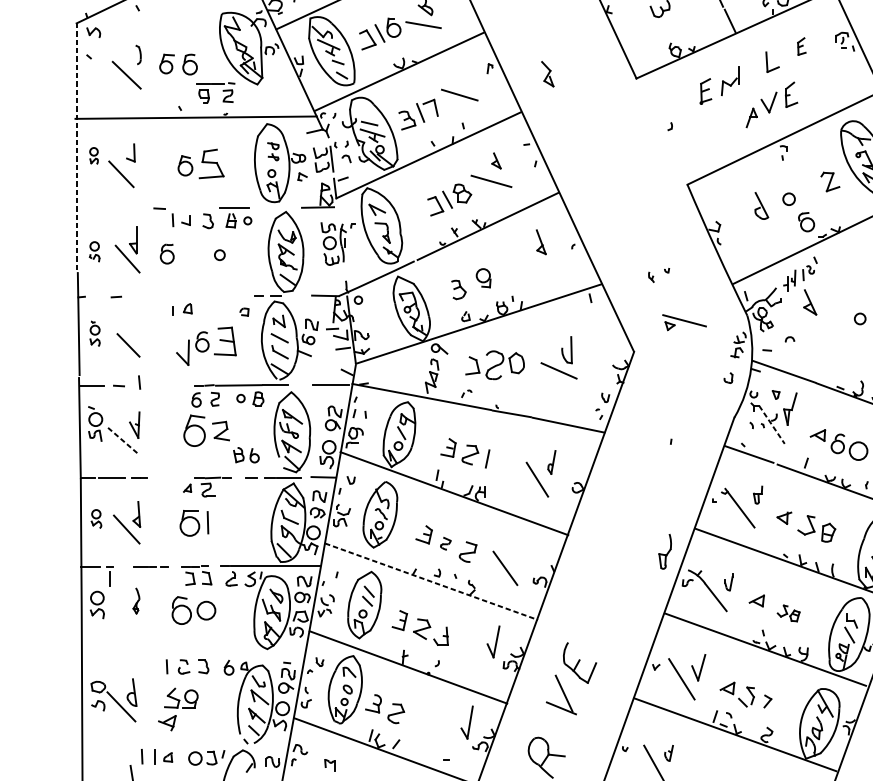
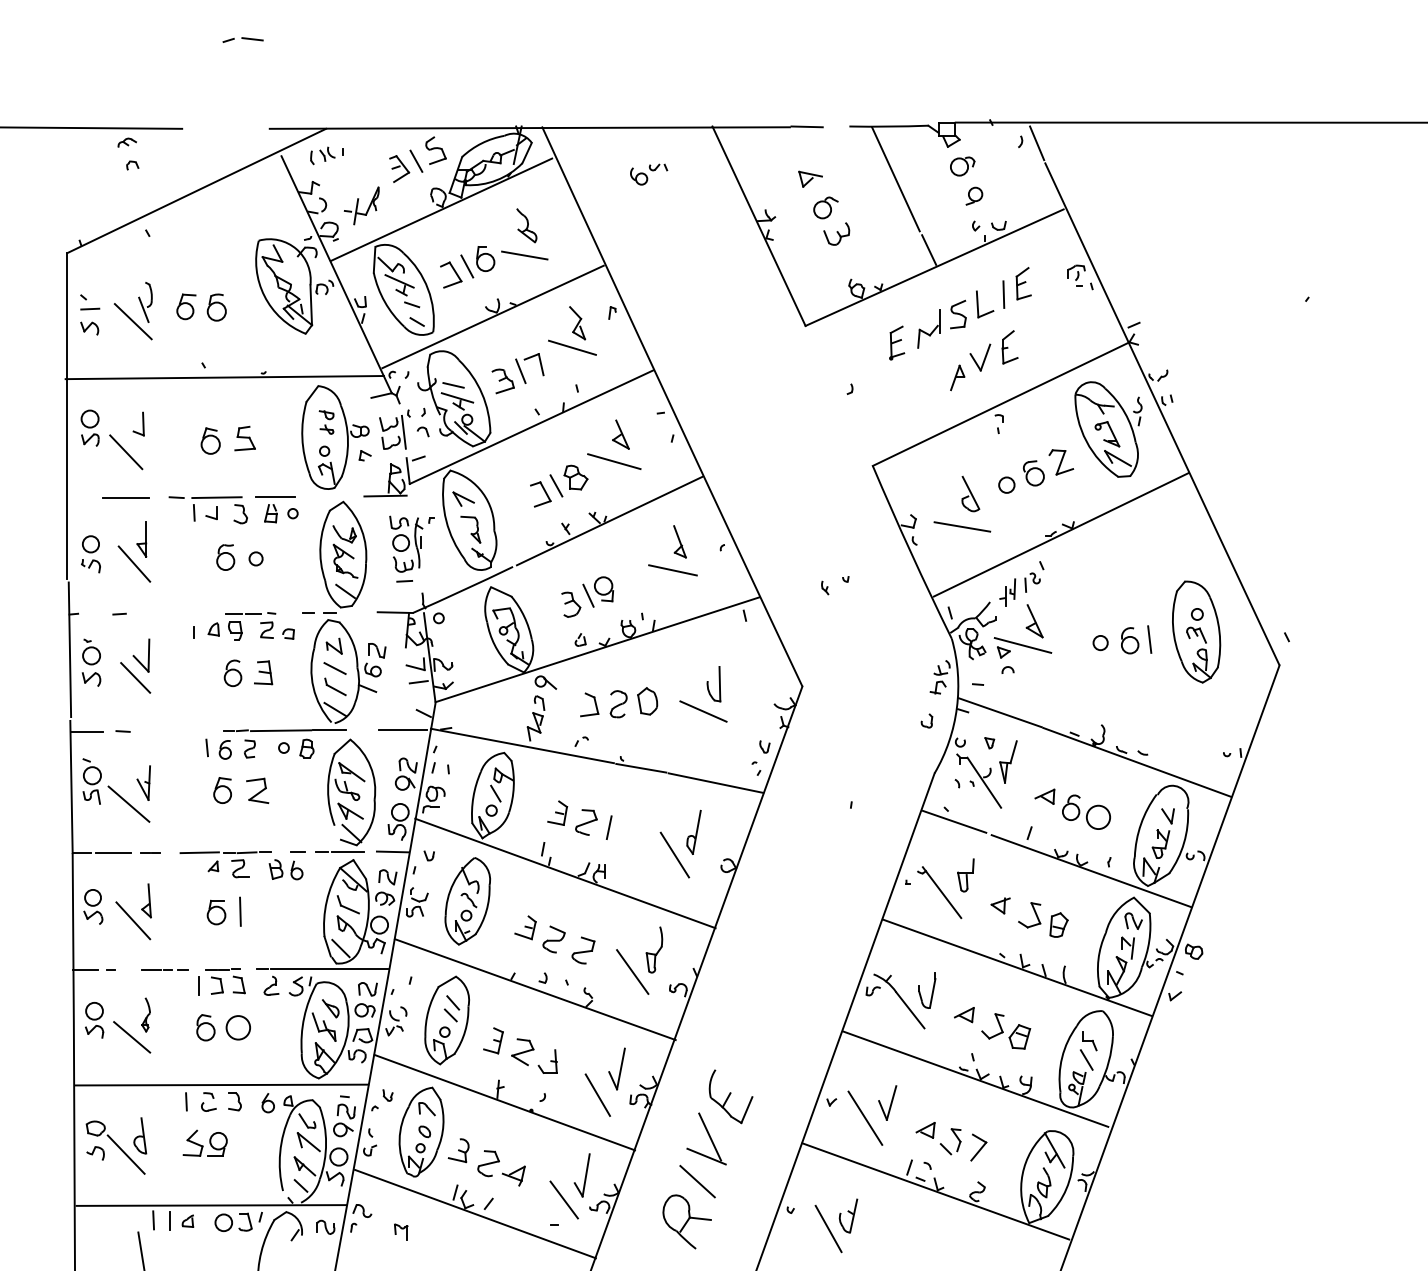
part: (93, 32) -> (89, 328), moved
part: (801, 46) -> (1023, 283), size x1.43
line: (786, 54) -> (1003, 294), added
line: (94, 65) -> (90, 308), added
line: (134, 66) -> (143, 309), added
part: (752, 69) -> (958, 314), added
part: (547, 74) -> (577, 323), moved
part: (209, 95) -> (242, 629), moved
line: (76, 146) -> (67, 415), dashed -> solid
part: (93, 155) -> (89, 427), size x1.67
part: (496, 160) -> (620, 434), size x1.43
part: (211, 163) -> (244, 438), size x0.62
line: (189, 208) -> (216, 497), added
line: (120, 209) -> (125, 498), added
part: (806, 222) -> (1033, 473), moved
line: (755, 230) -> (962, 526), added
part: (94, 251) -> (90, 554), size x1.43
part: (167, 254) -> (225, 557), moved
line: (535, 263) -> (672, 570), added
line: (471, 282) -> (588, 595), added
part: (684, 322) -> (1022, 647), moved
line: (332, 329) -> (404, 581), moved
part: (95, 333) -> (91, 662), size x1.43
part: (225, 341) -> (263, 672), size x0.62
part: (183, 352) -> (141, 655), moved
part: (494, 365) -> (618, 704), size x0.71
line: (139, 382) -> (206, 747), moved
line: (772, 425) -> (984, 783), dashed -> solid
part: (194, 430) -> (222, 790), size x0.62
line: (123, 441) -> (128, 804), dashed -> solid
part: (245, 455) -> (285, 869), moved
part: (551, 461) -> (693, 831), size x1.43
line: (176, 477) -> (199, 852), added
part: (757, 495) -> (965, 875), size x1.43
part: (96, 518) -> (93, 906), size x1.43
part: (189, 523) -> (216, 912), size x0.71
part: (445, 543) -> (553, 939), size x1.67
part: (665, 551) -> (654, 949), moved
line: (109, 578) -> (198, 985), moved
line: (431, 581) -> (535, 989), dashed -> solid
part: (728, 582) -> (927, 990), size x1.67
part: (181, 610) -> (205, 1027), size x0.71
part: (788, 613) -> (1006, 1031), size x1.67
line: (126, 618) -> (132, 1037), added
line: (193, 653) -> (221, 1084), added
line: (478, 661) -> (597, 1094), added
part: (767, 701) -> (978, 1147), size x1.67
part: (167, 722) -> (513, 1175), moved
line: (554, 727) -> (697, 1181), added
line: (452, 740) -> (563, 1199), added
line: (186, 745) -> (211, 1205), added
part: (669, 753) -> (848, 1215), size x1.67

